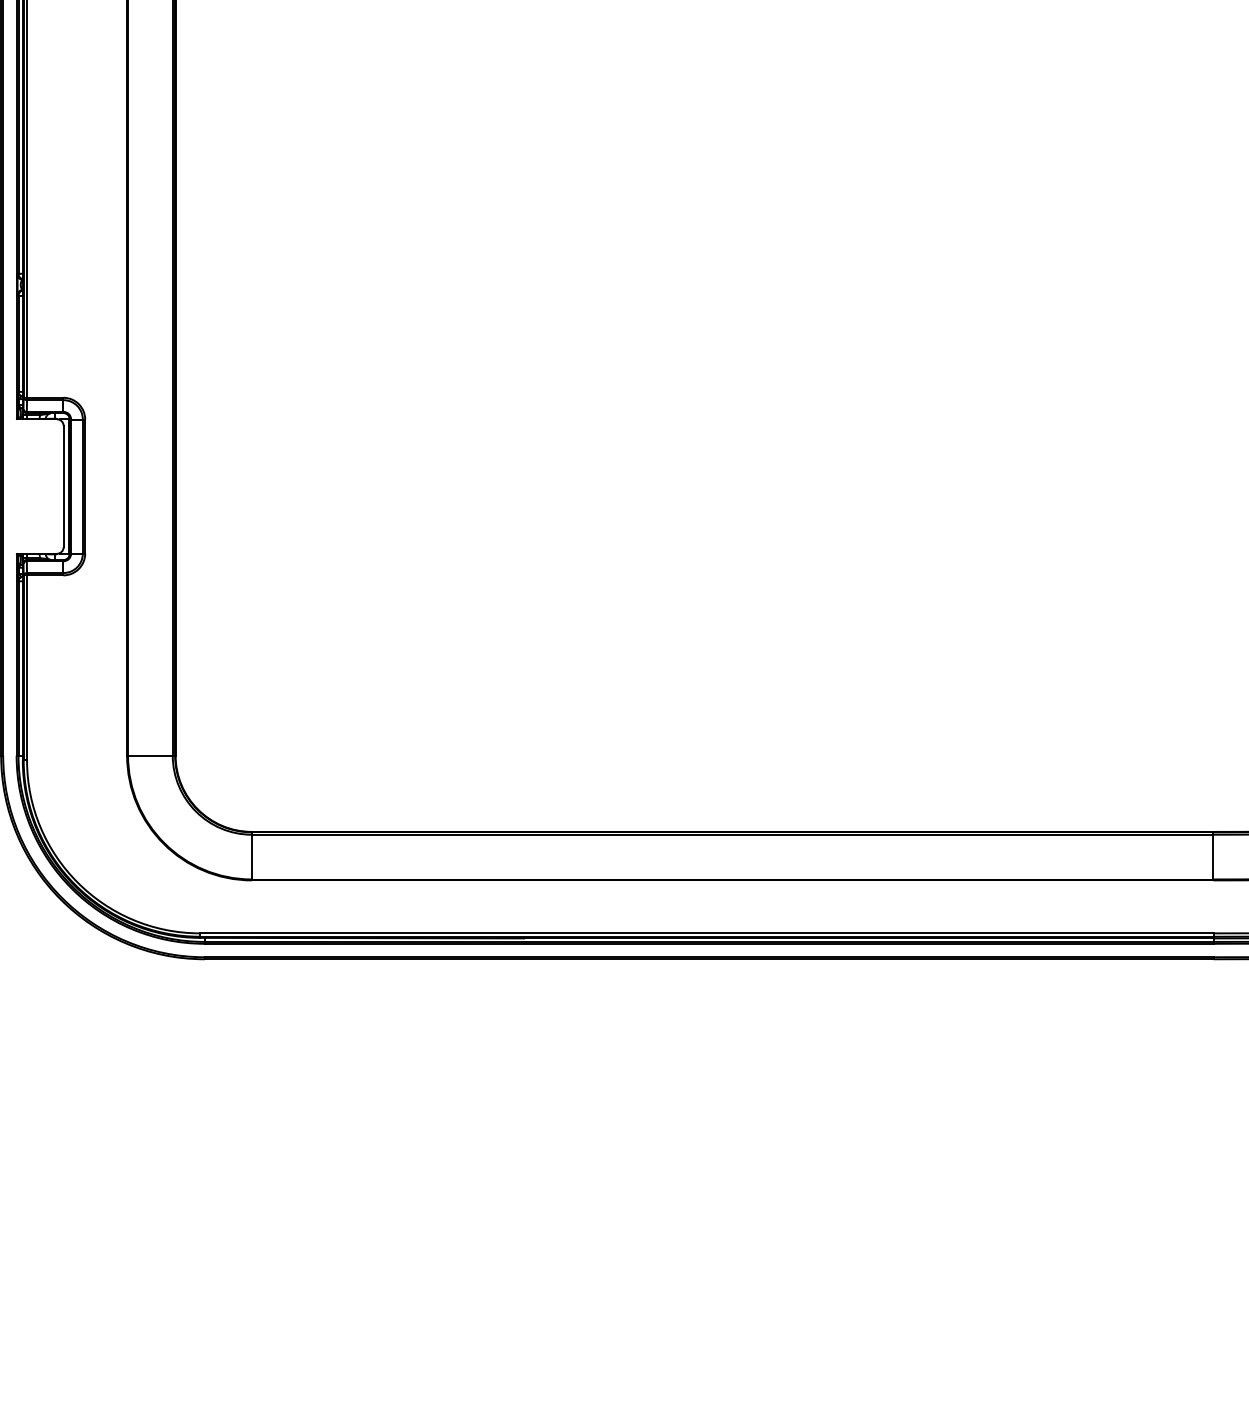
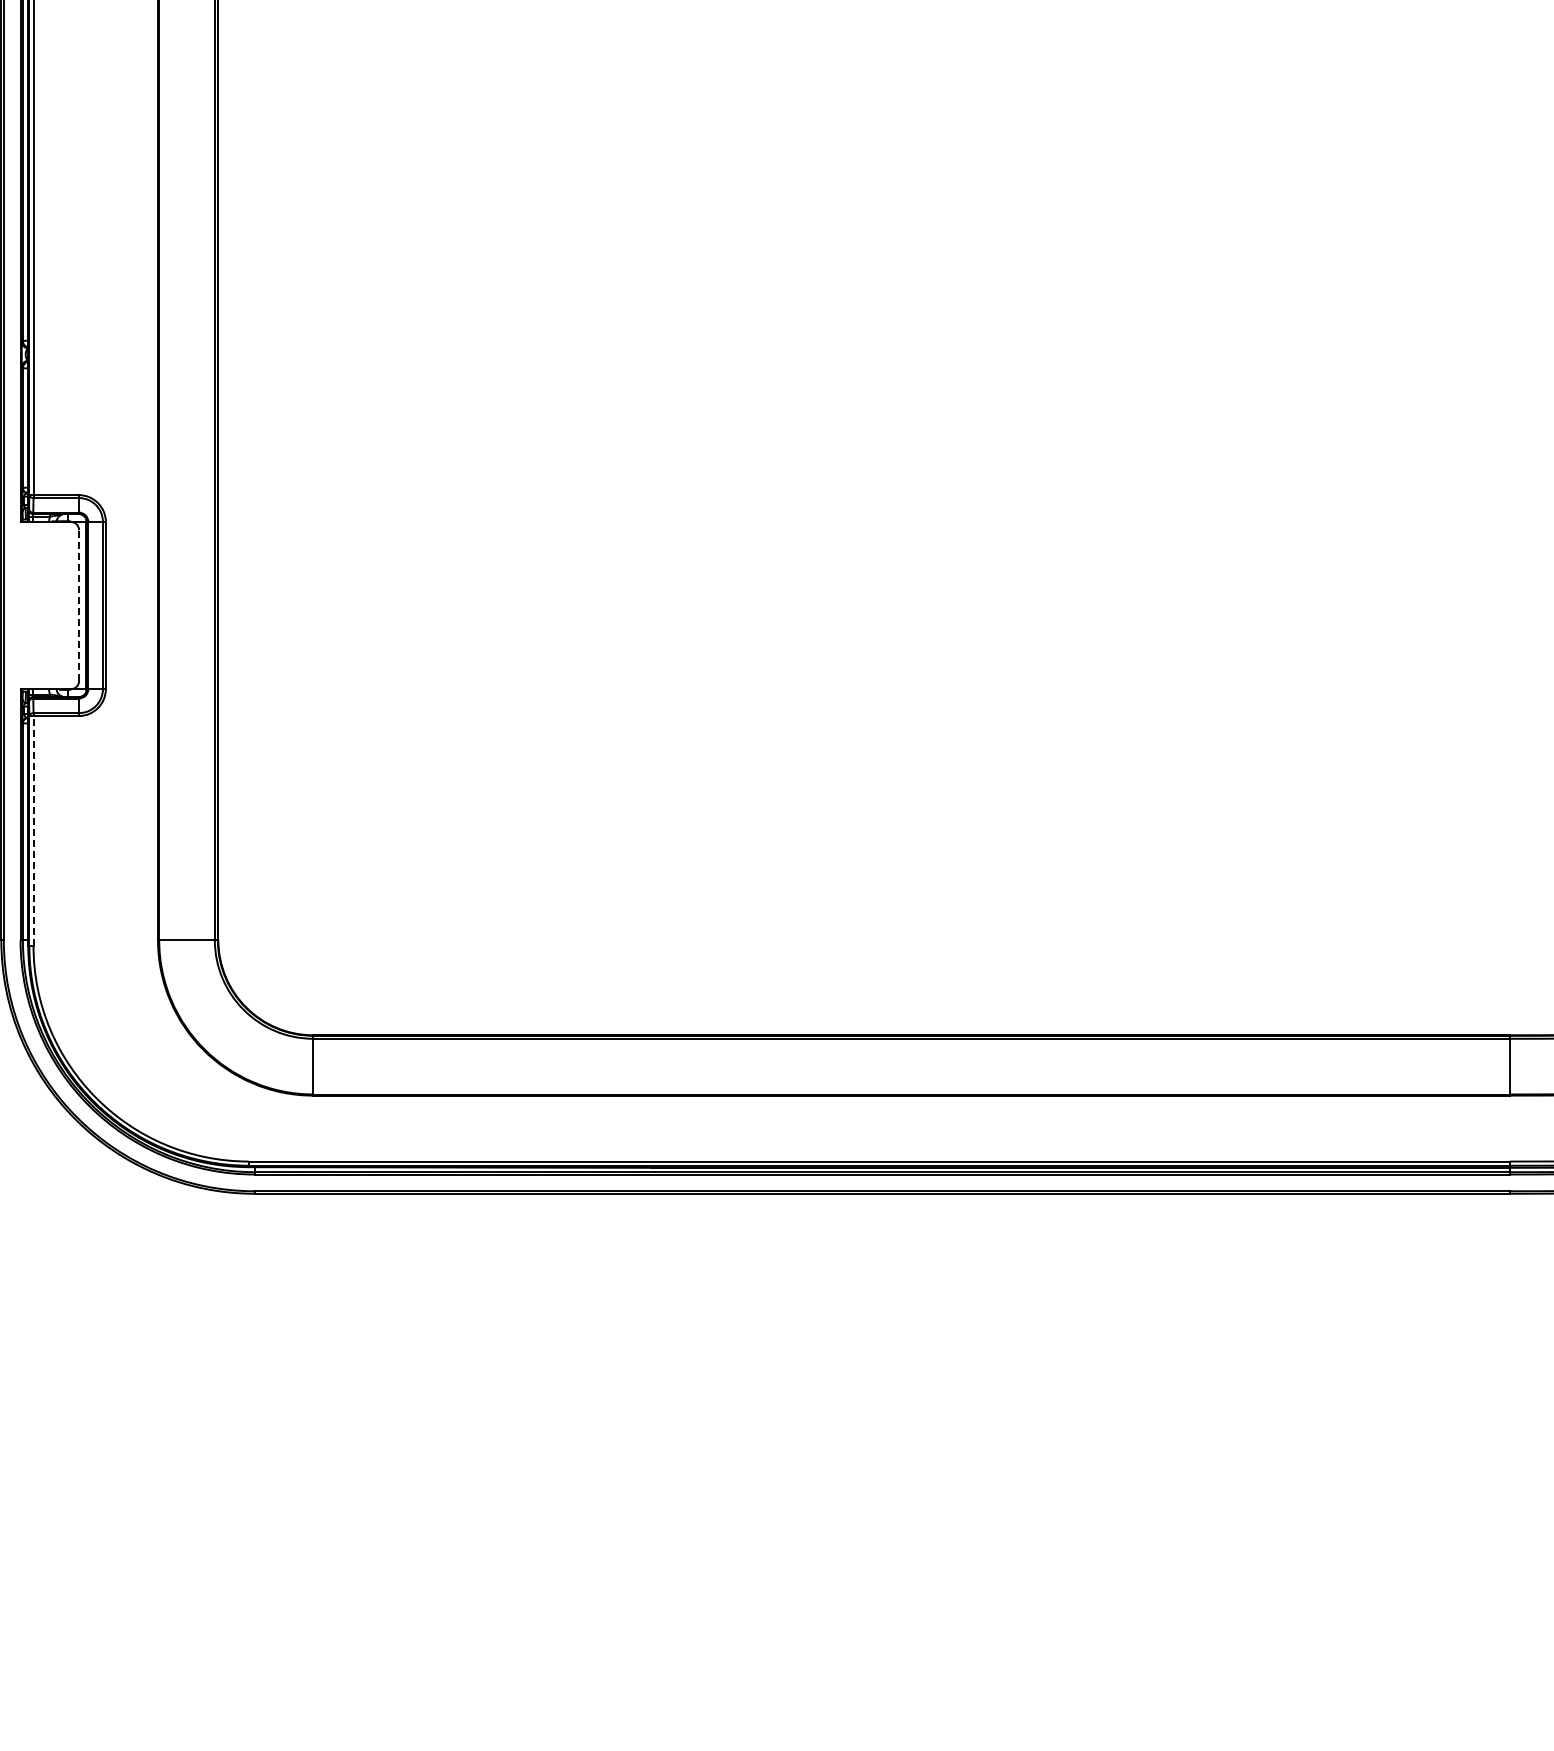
line: (63, 486) -> (79, 605), solid -> dashed
line: (27, 666) -> (33, 829), solid -> dashed

